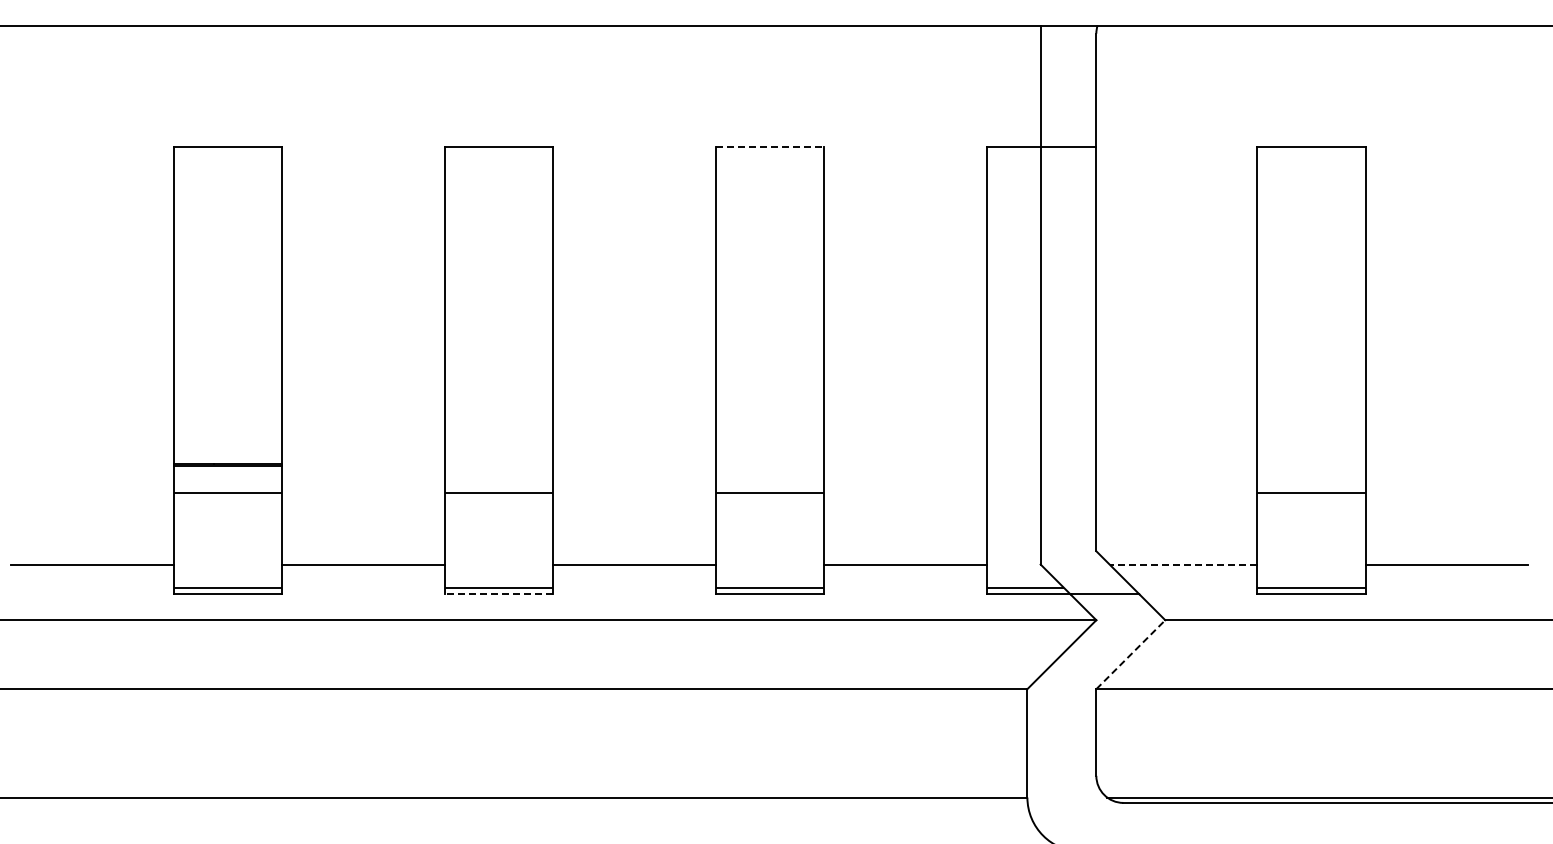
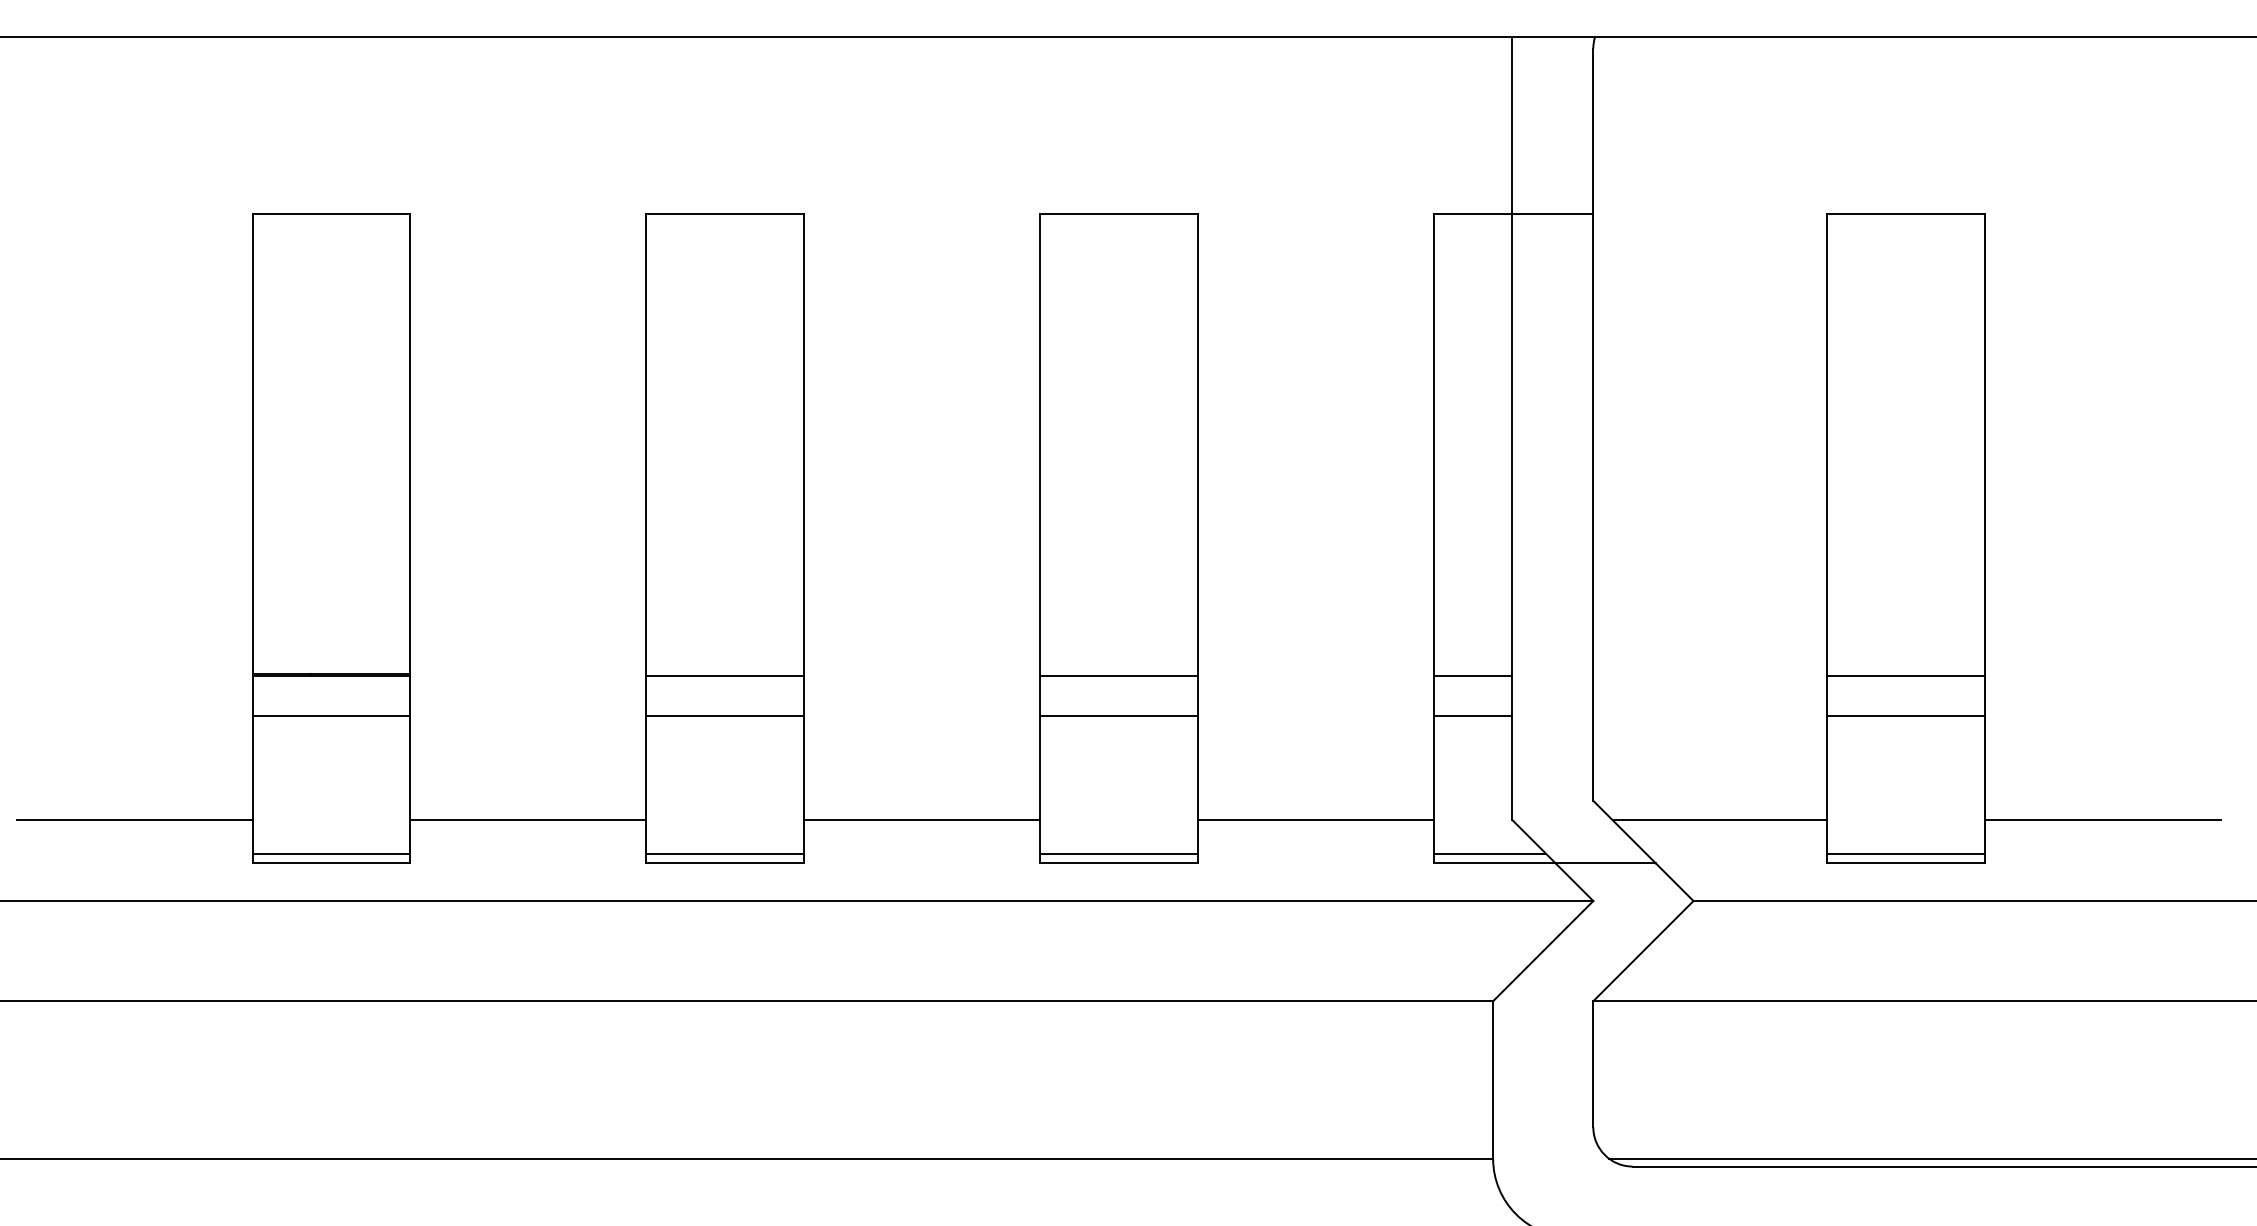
line: (770, 147) -> (1119, 214), dashed -> solid
line: (498, 465) -> (724, 676), added
line: (769, 465) -> (1118, 676), added
line: (1013, 465) -> (1472, 676), added
line: (1311, 465) -> (1905, 676), added
line: (1013, 492) -> (1472, 715), added
line: (1183, 564) -> (1719, 820), dashed -> solid
line: (498, 594) -> (724, 863), dashed -> solid
line: (1130, 654) -> (1642, 950), dashed -> solid

